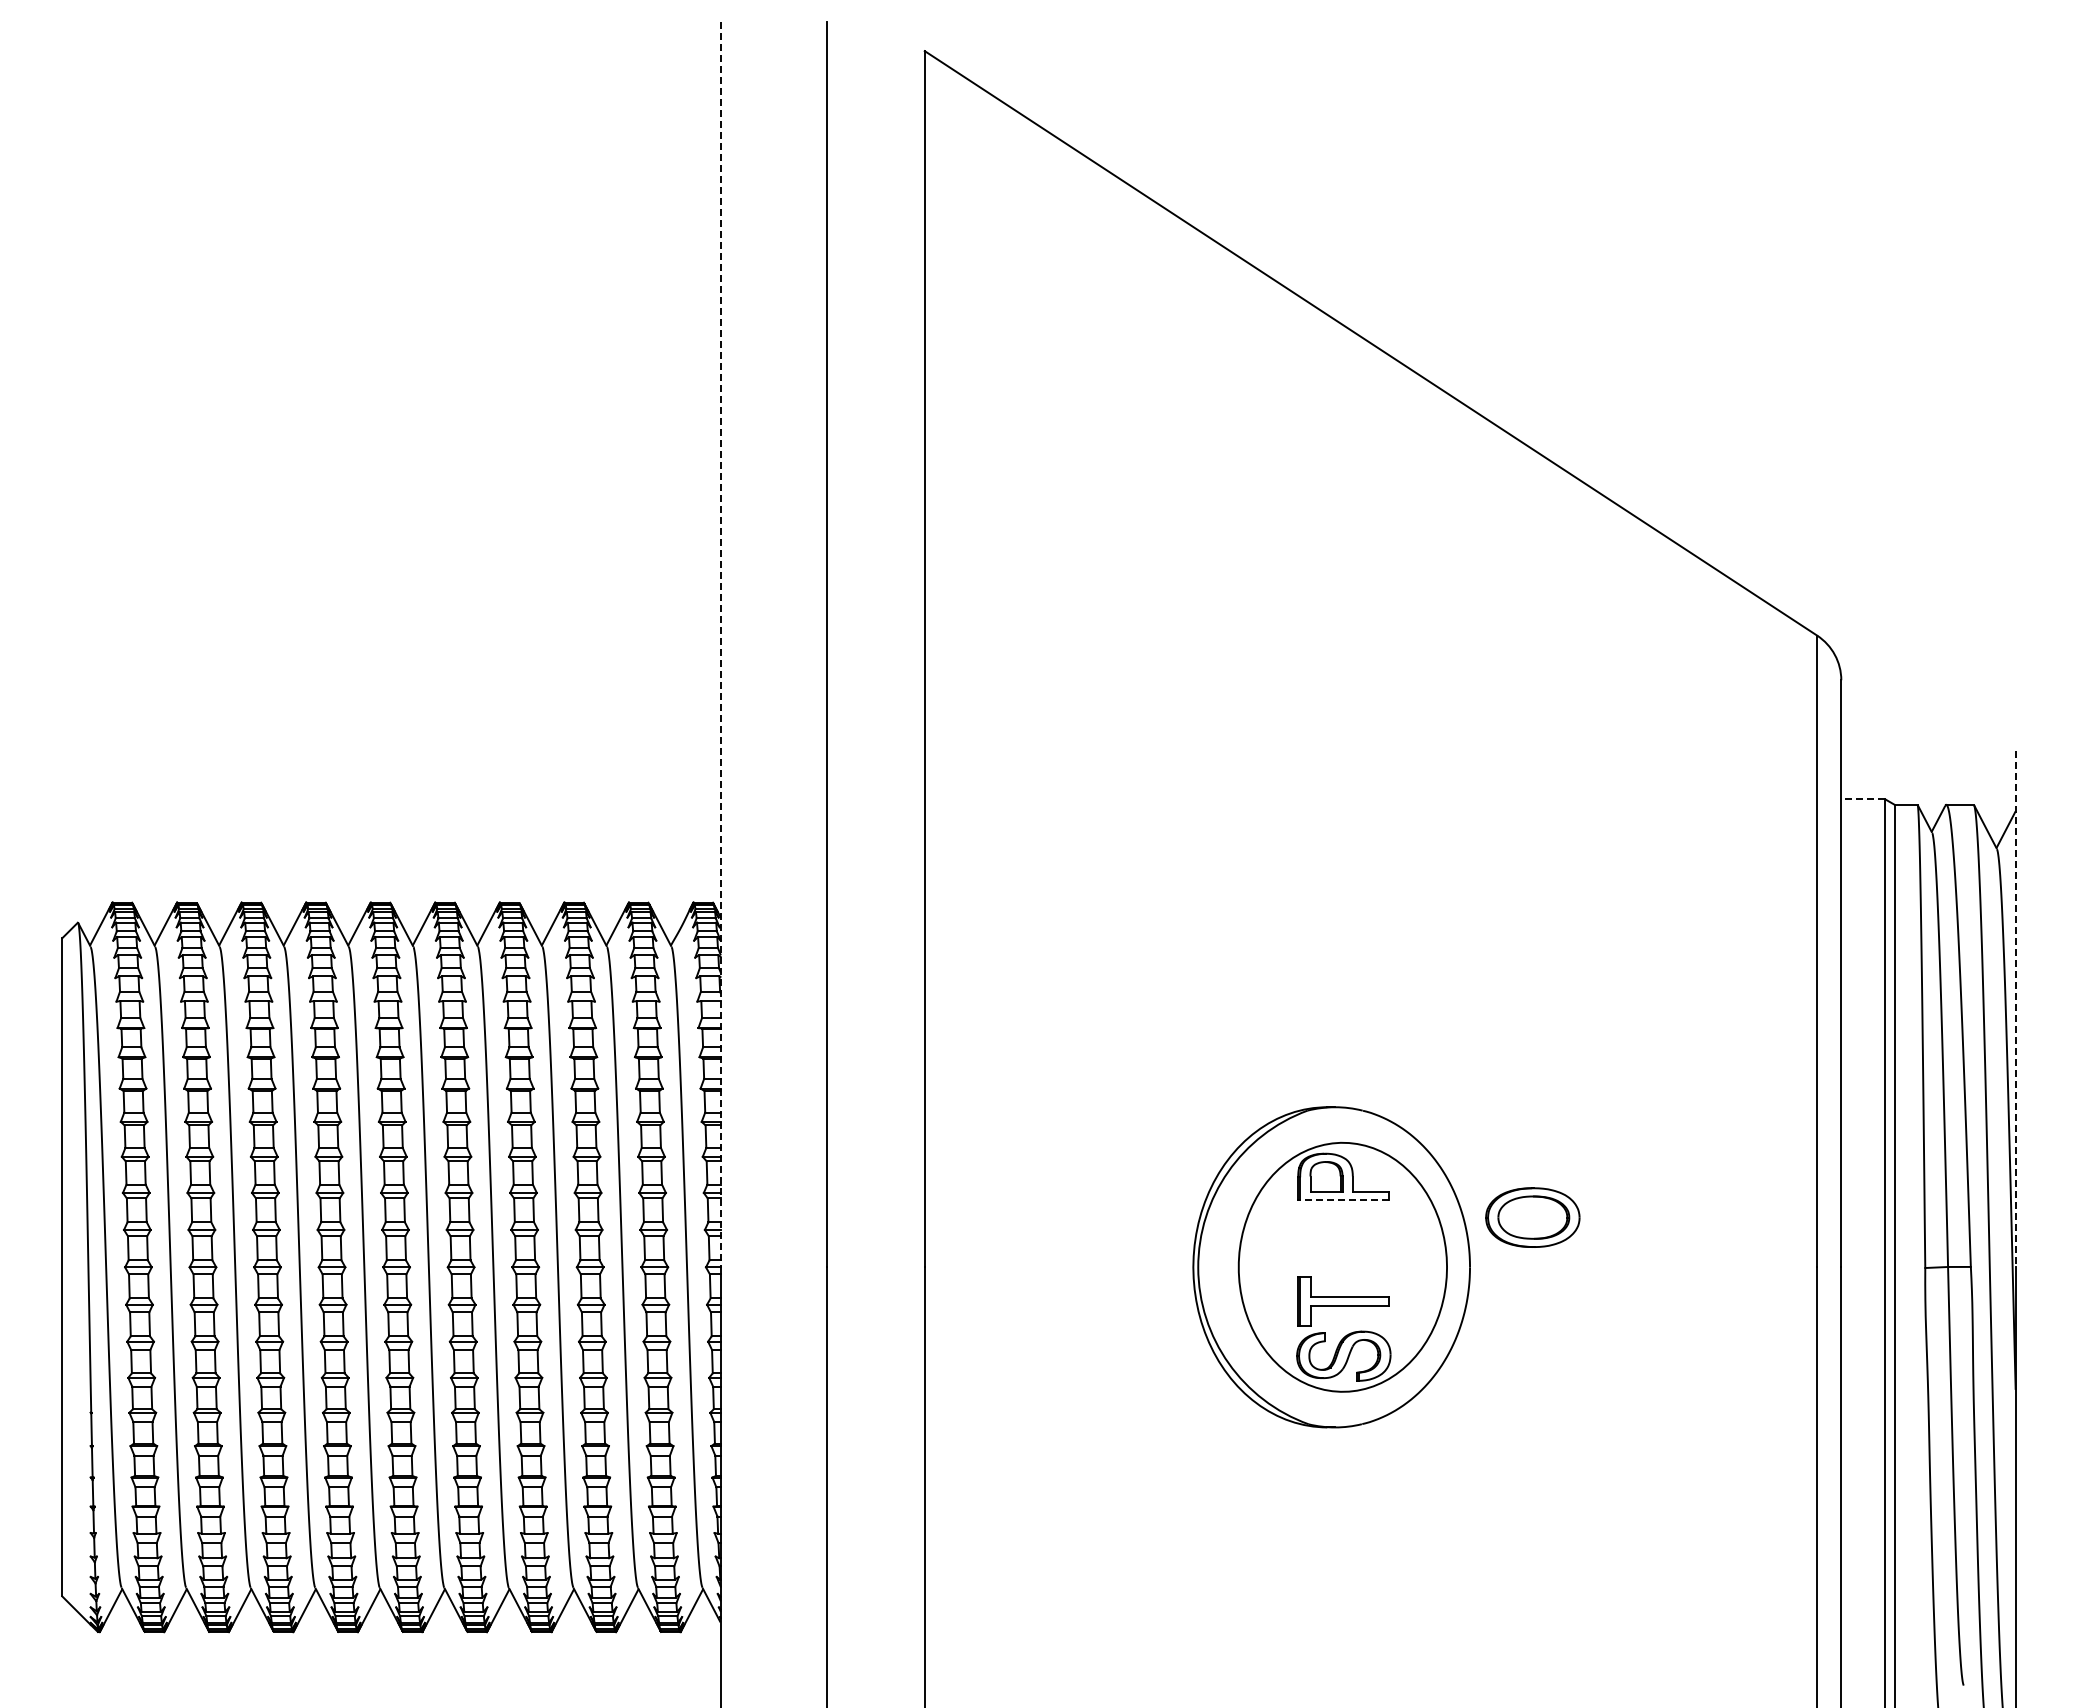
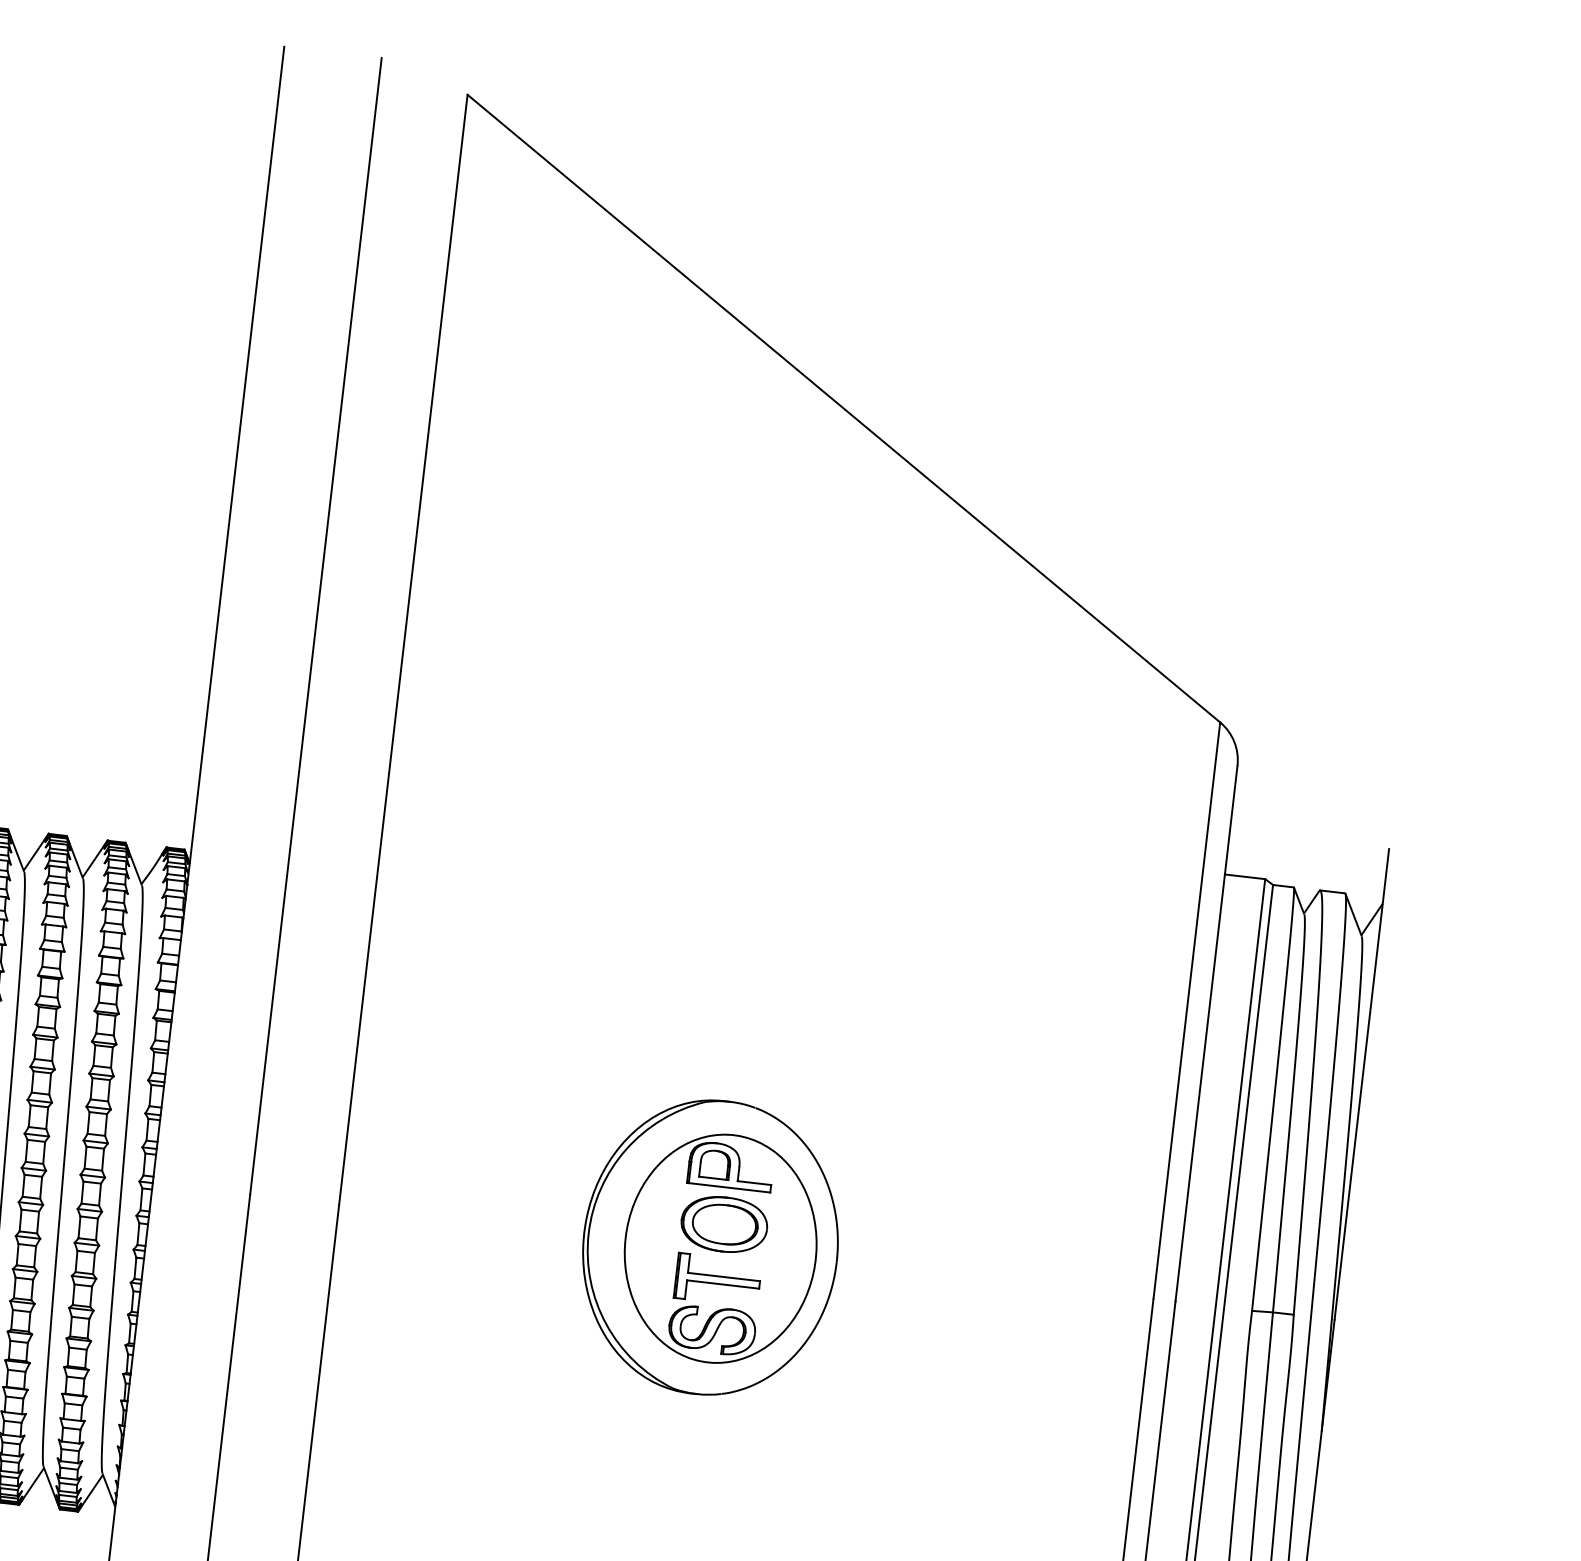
line: (720, 644) -> (218, 614), dashed -> solid
line: (1862, 799) -> (1244, 876), dashed -> solid
line: (2015, 1009) -> (1361, 1084), dashed -> solid
line: (1344, 1200) -> (729, 1187), dashed -> solid
part: (1532, 1217) -> (724, 1224), moved

